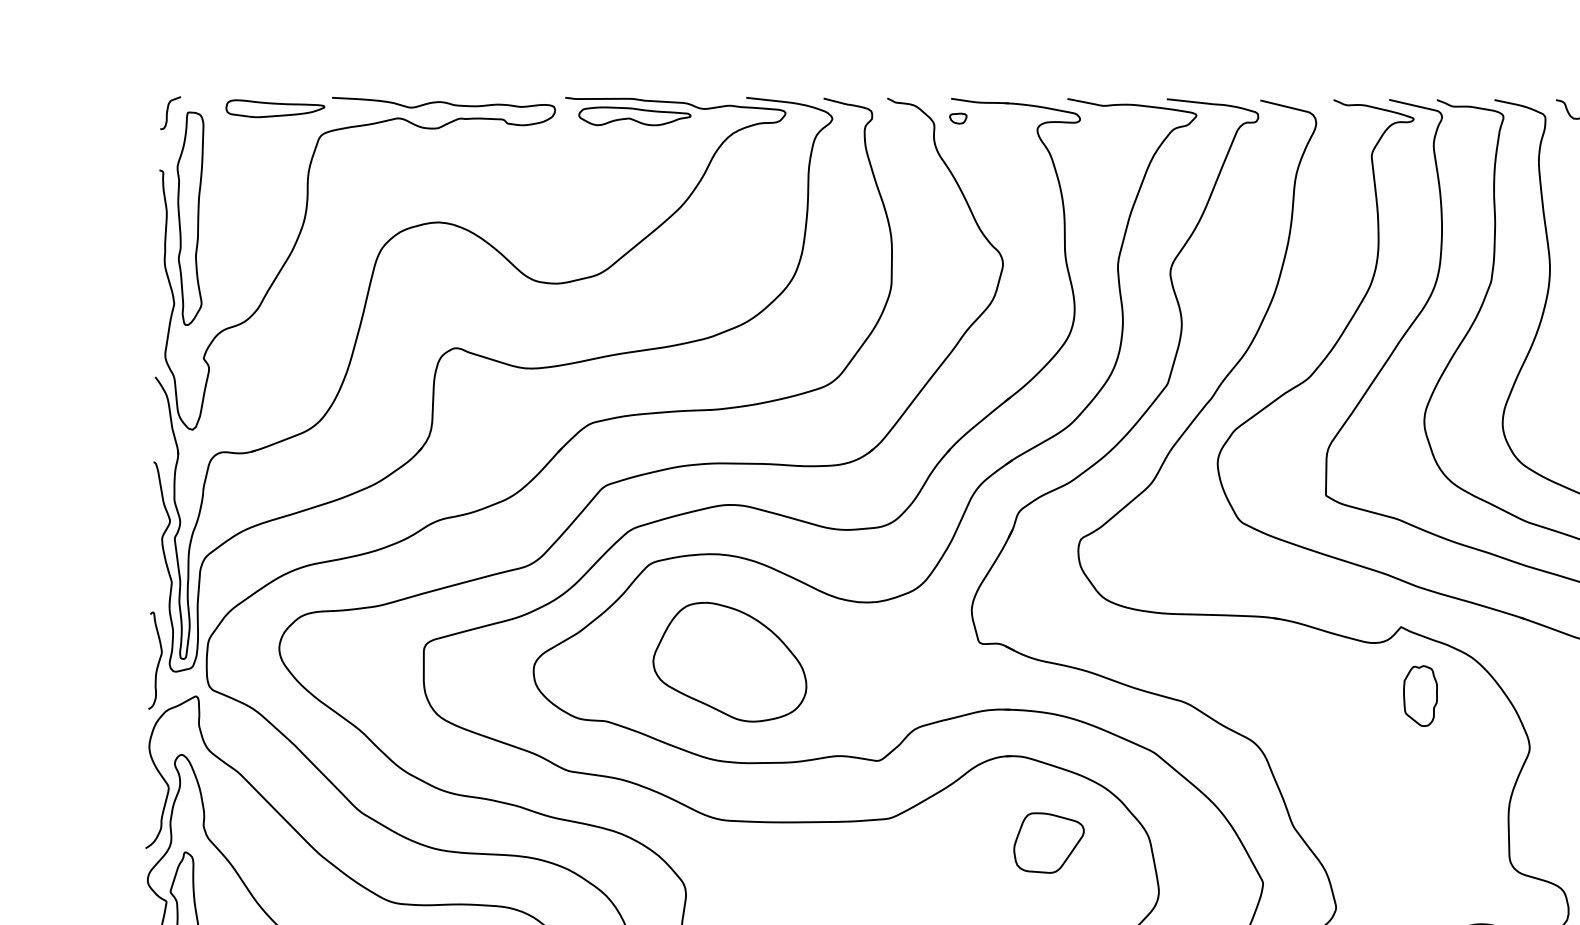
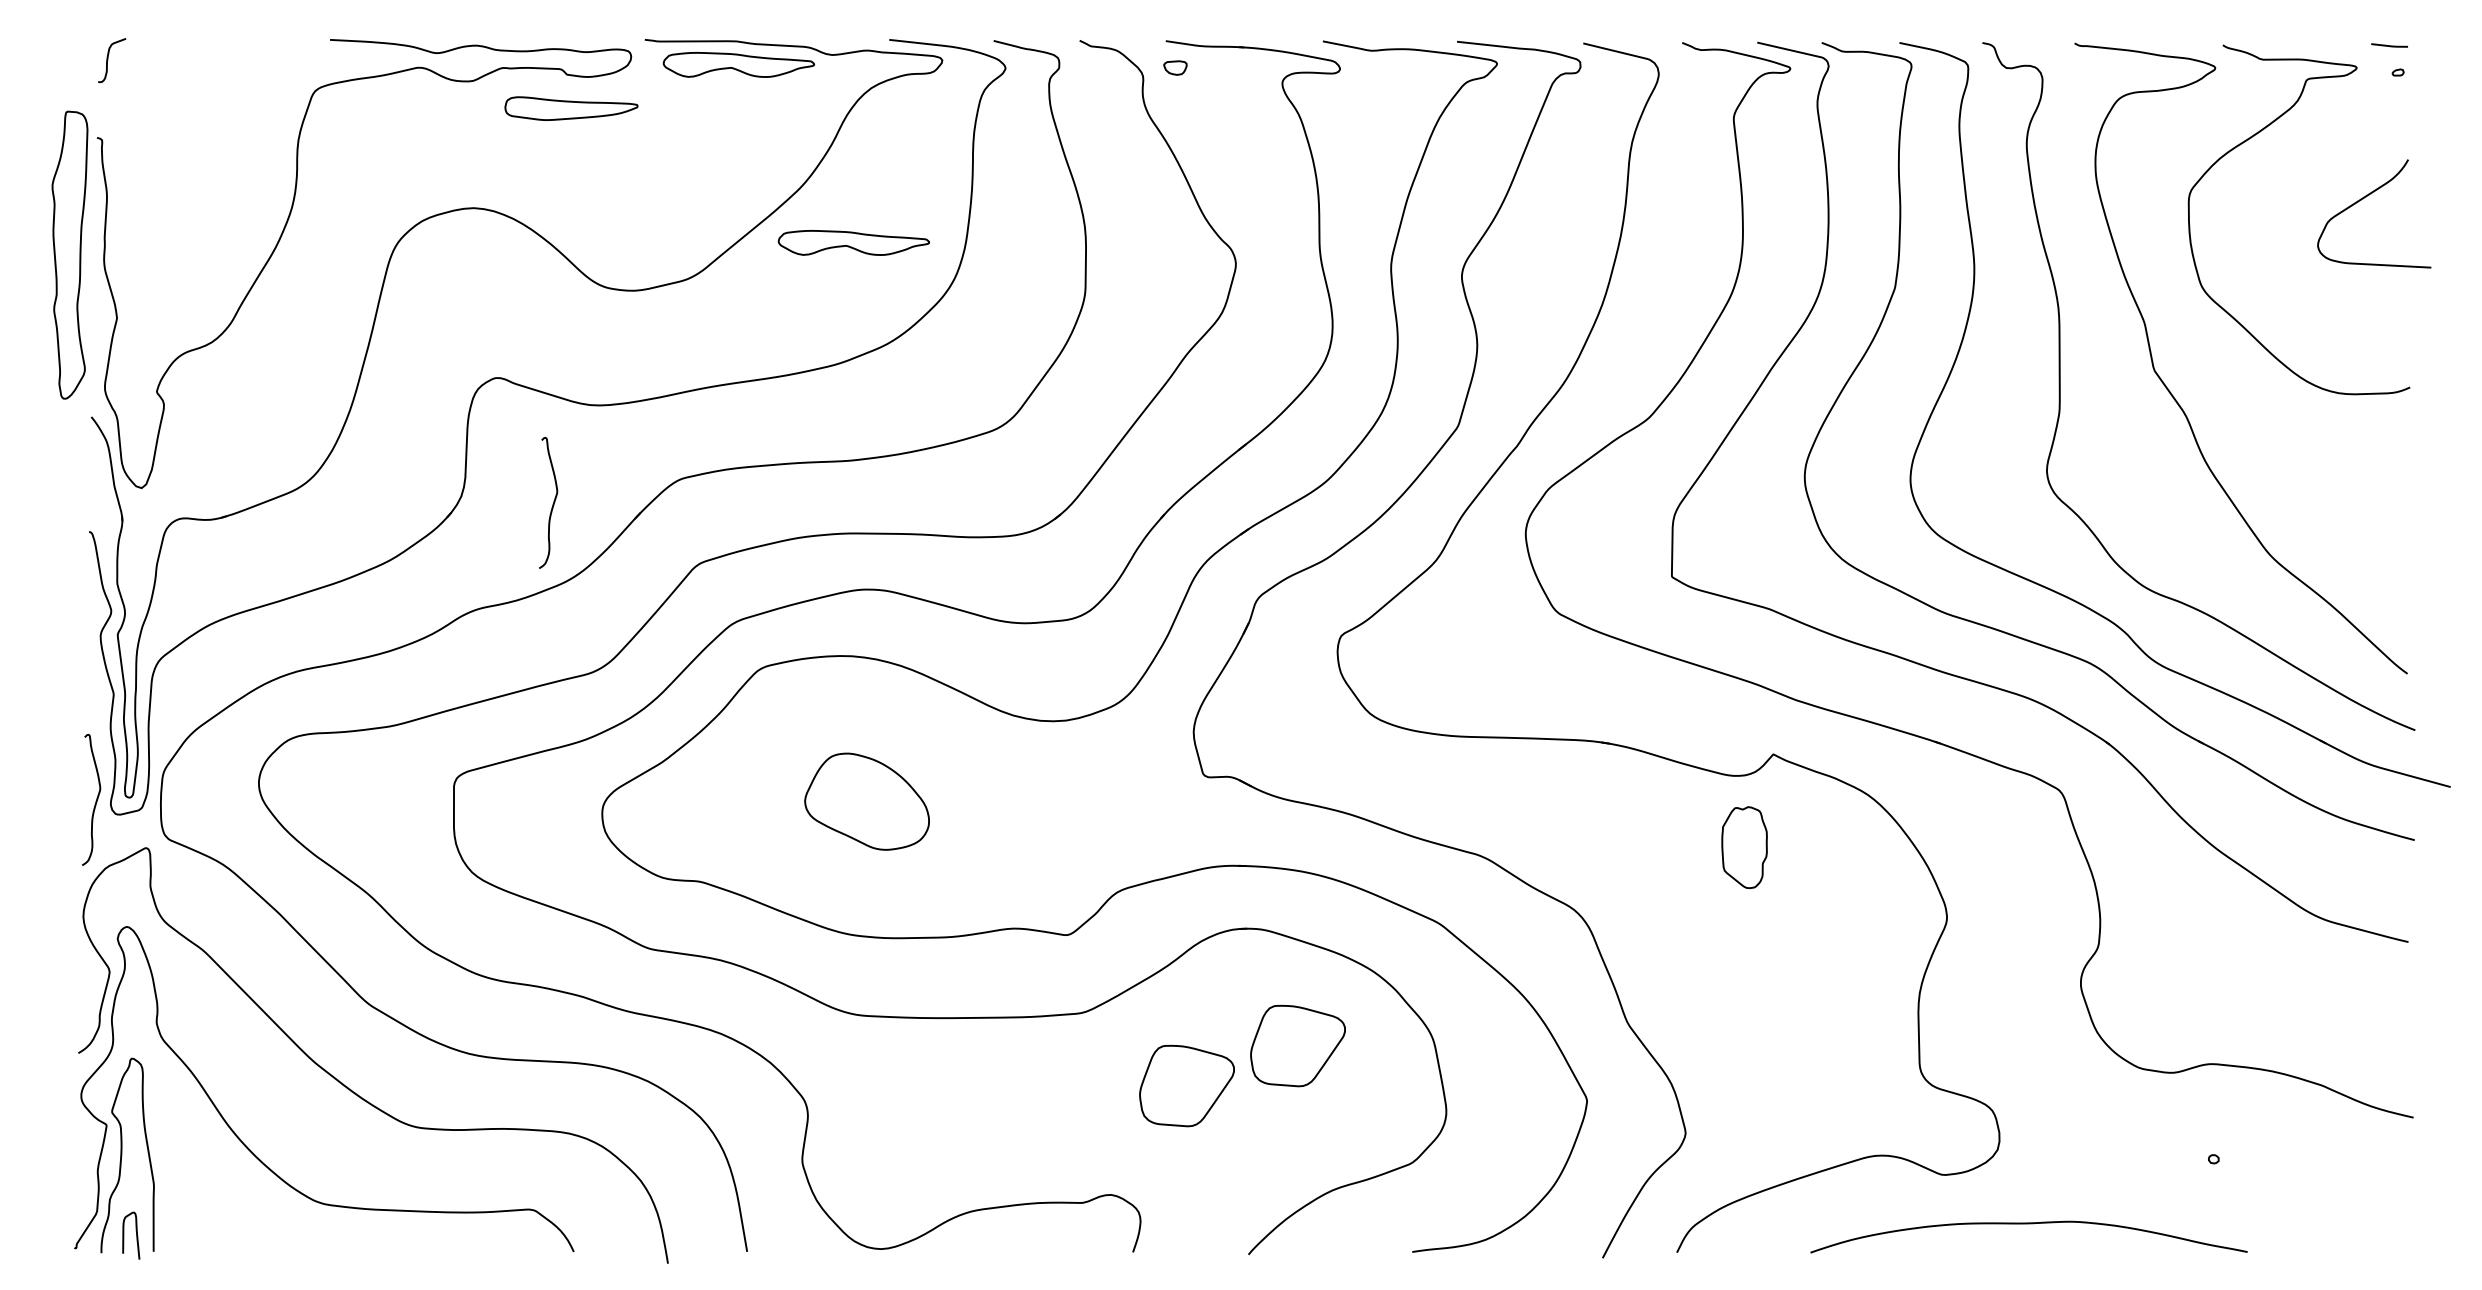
part: (275, 108) -> (571, 108), moved
part: (190, 218) -> (69, 254), moved
part: (719, 247) -> (853, 242), added
curve: (496, 441) -> (552, 504), added
part: (729, 661) -> (866, 801), size x0.6
part: (1420, 696) -> (1744, 847), moved
part: (966, 872) -> (1186, 1085), added

